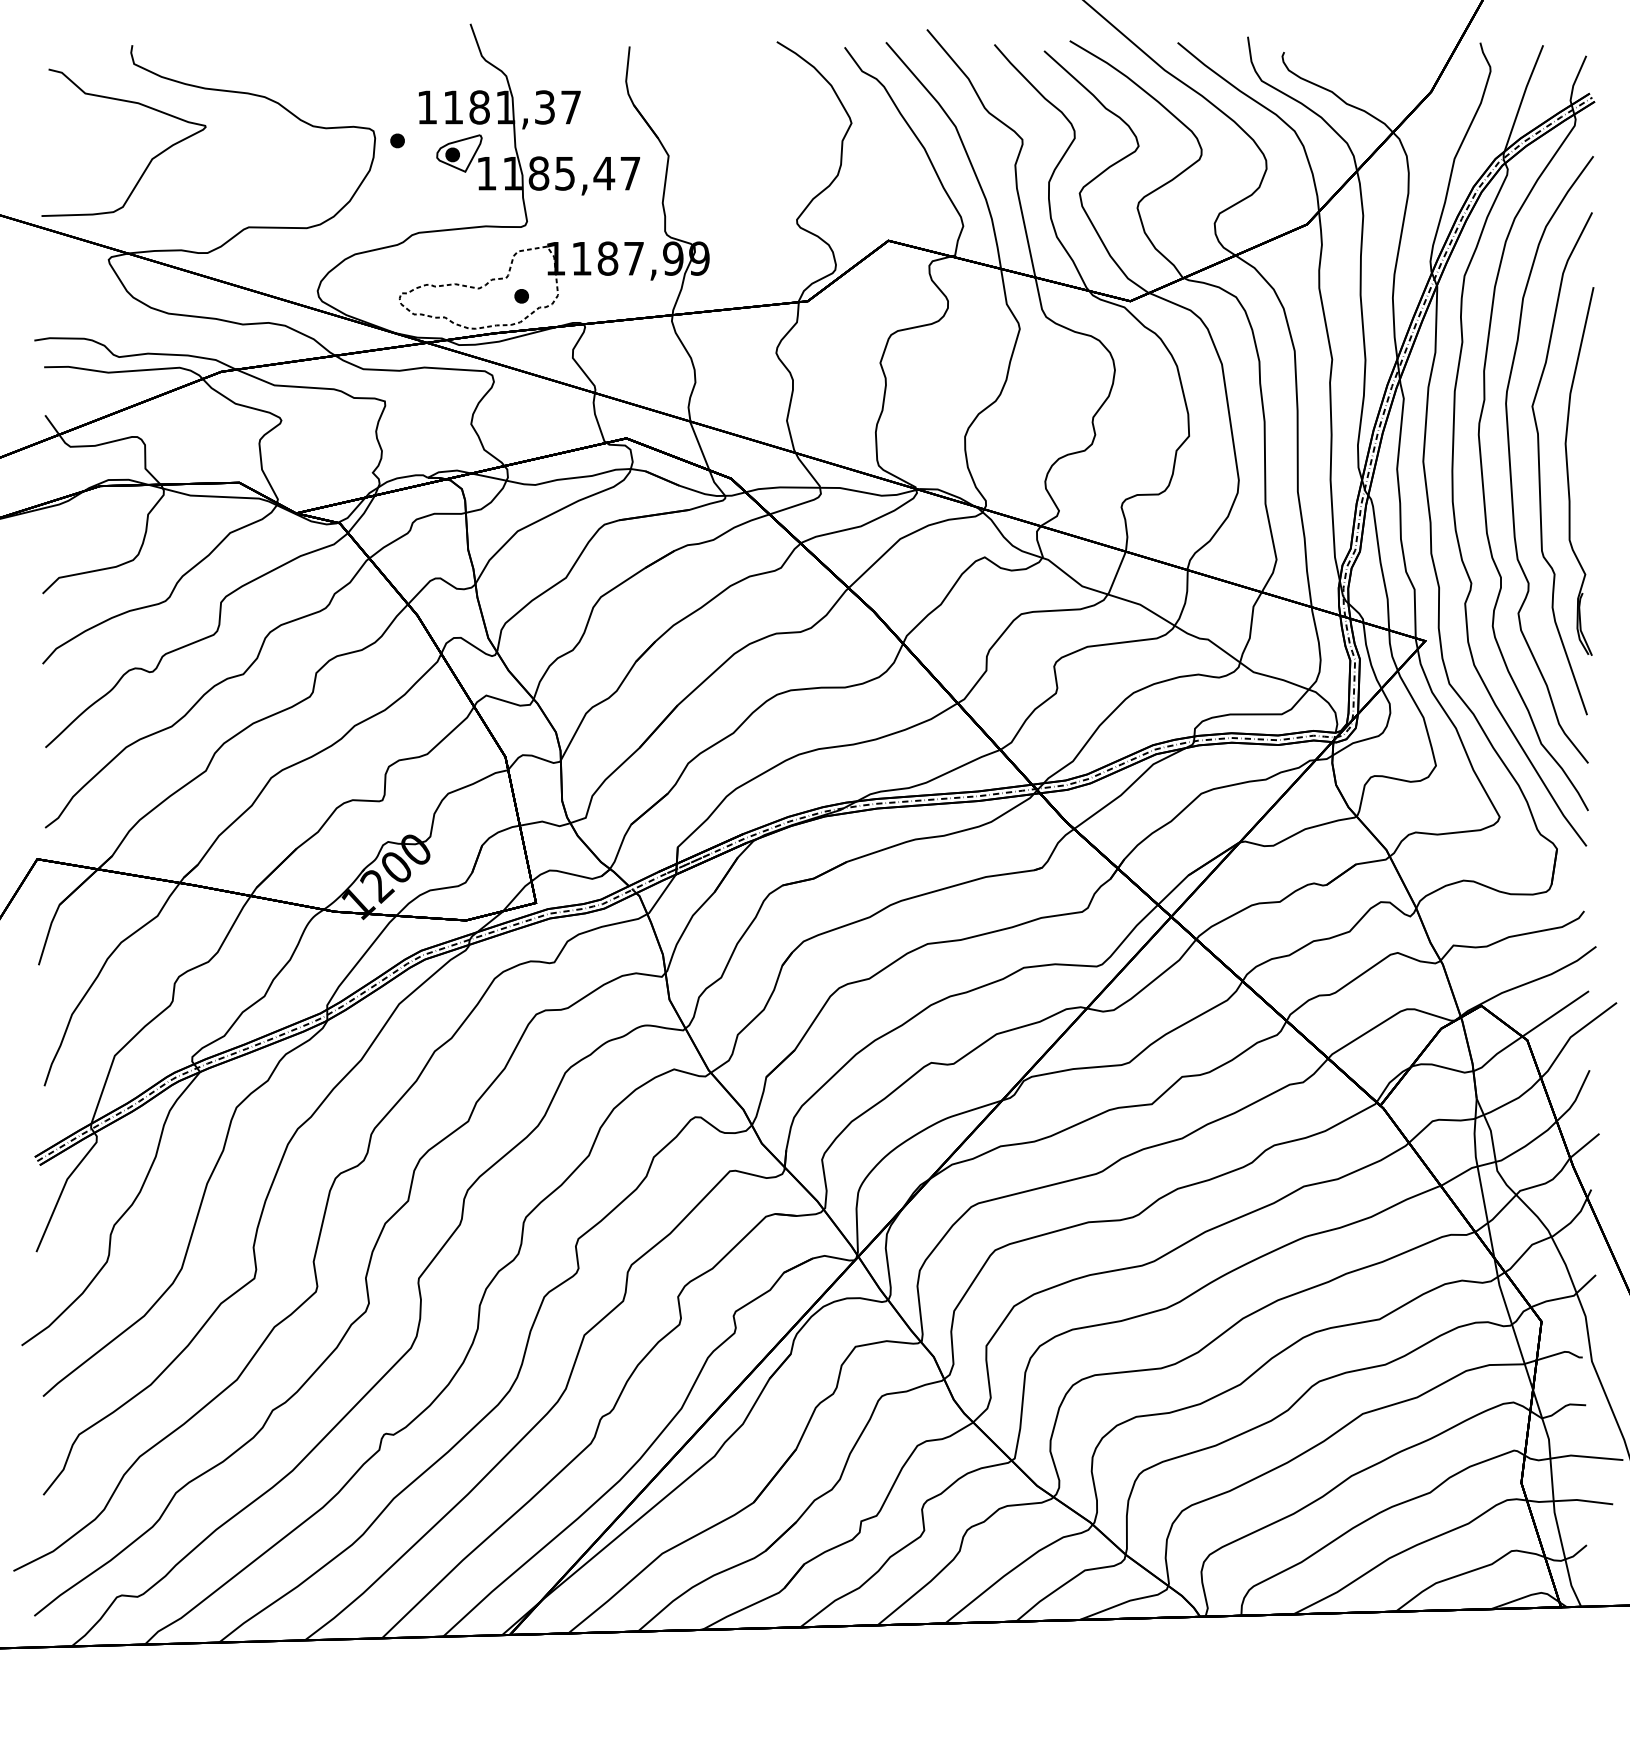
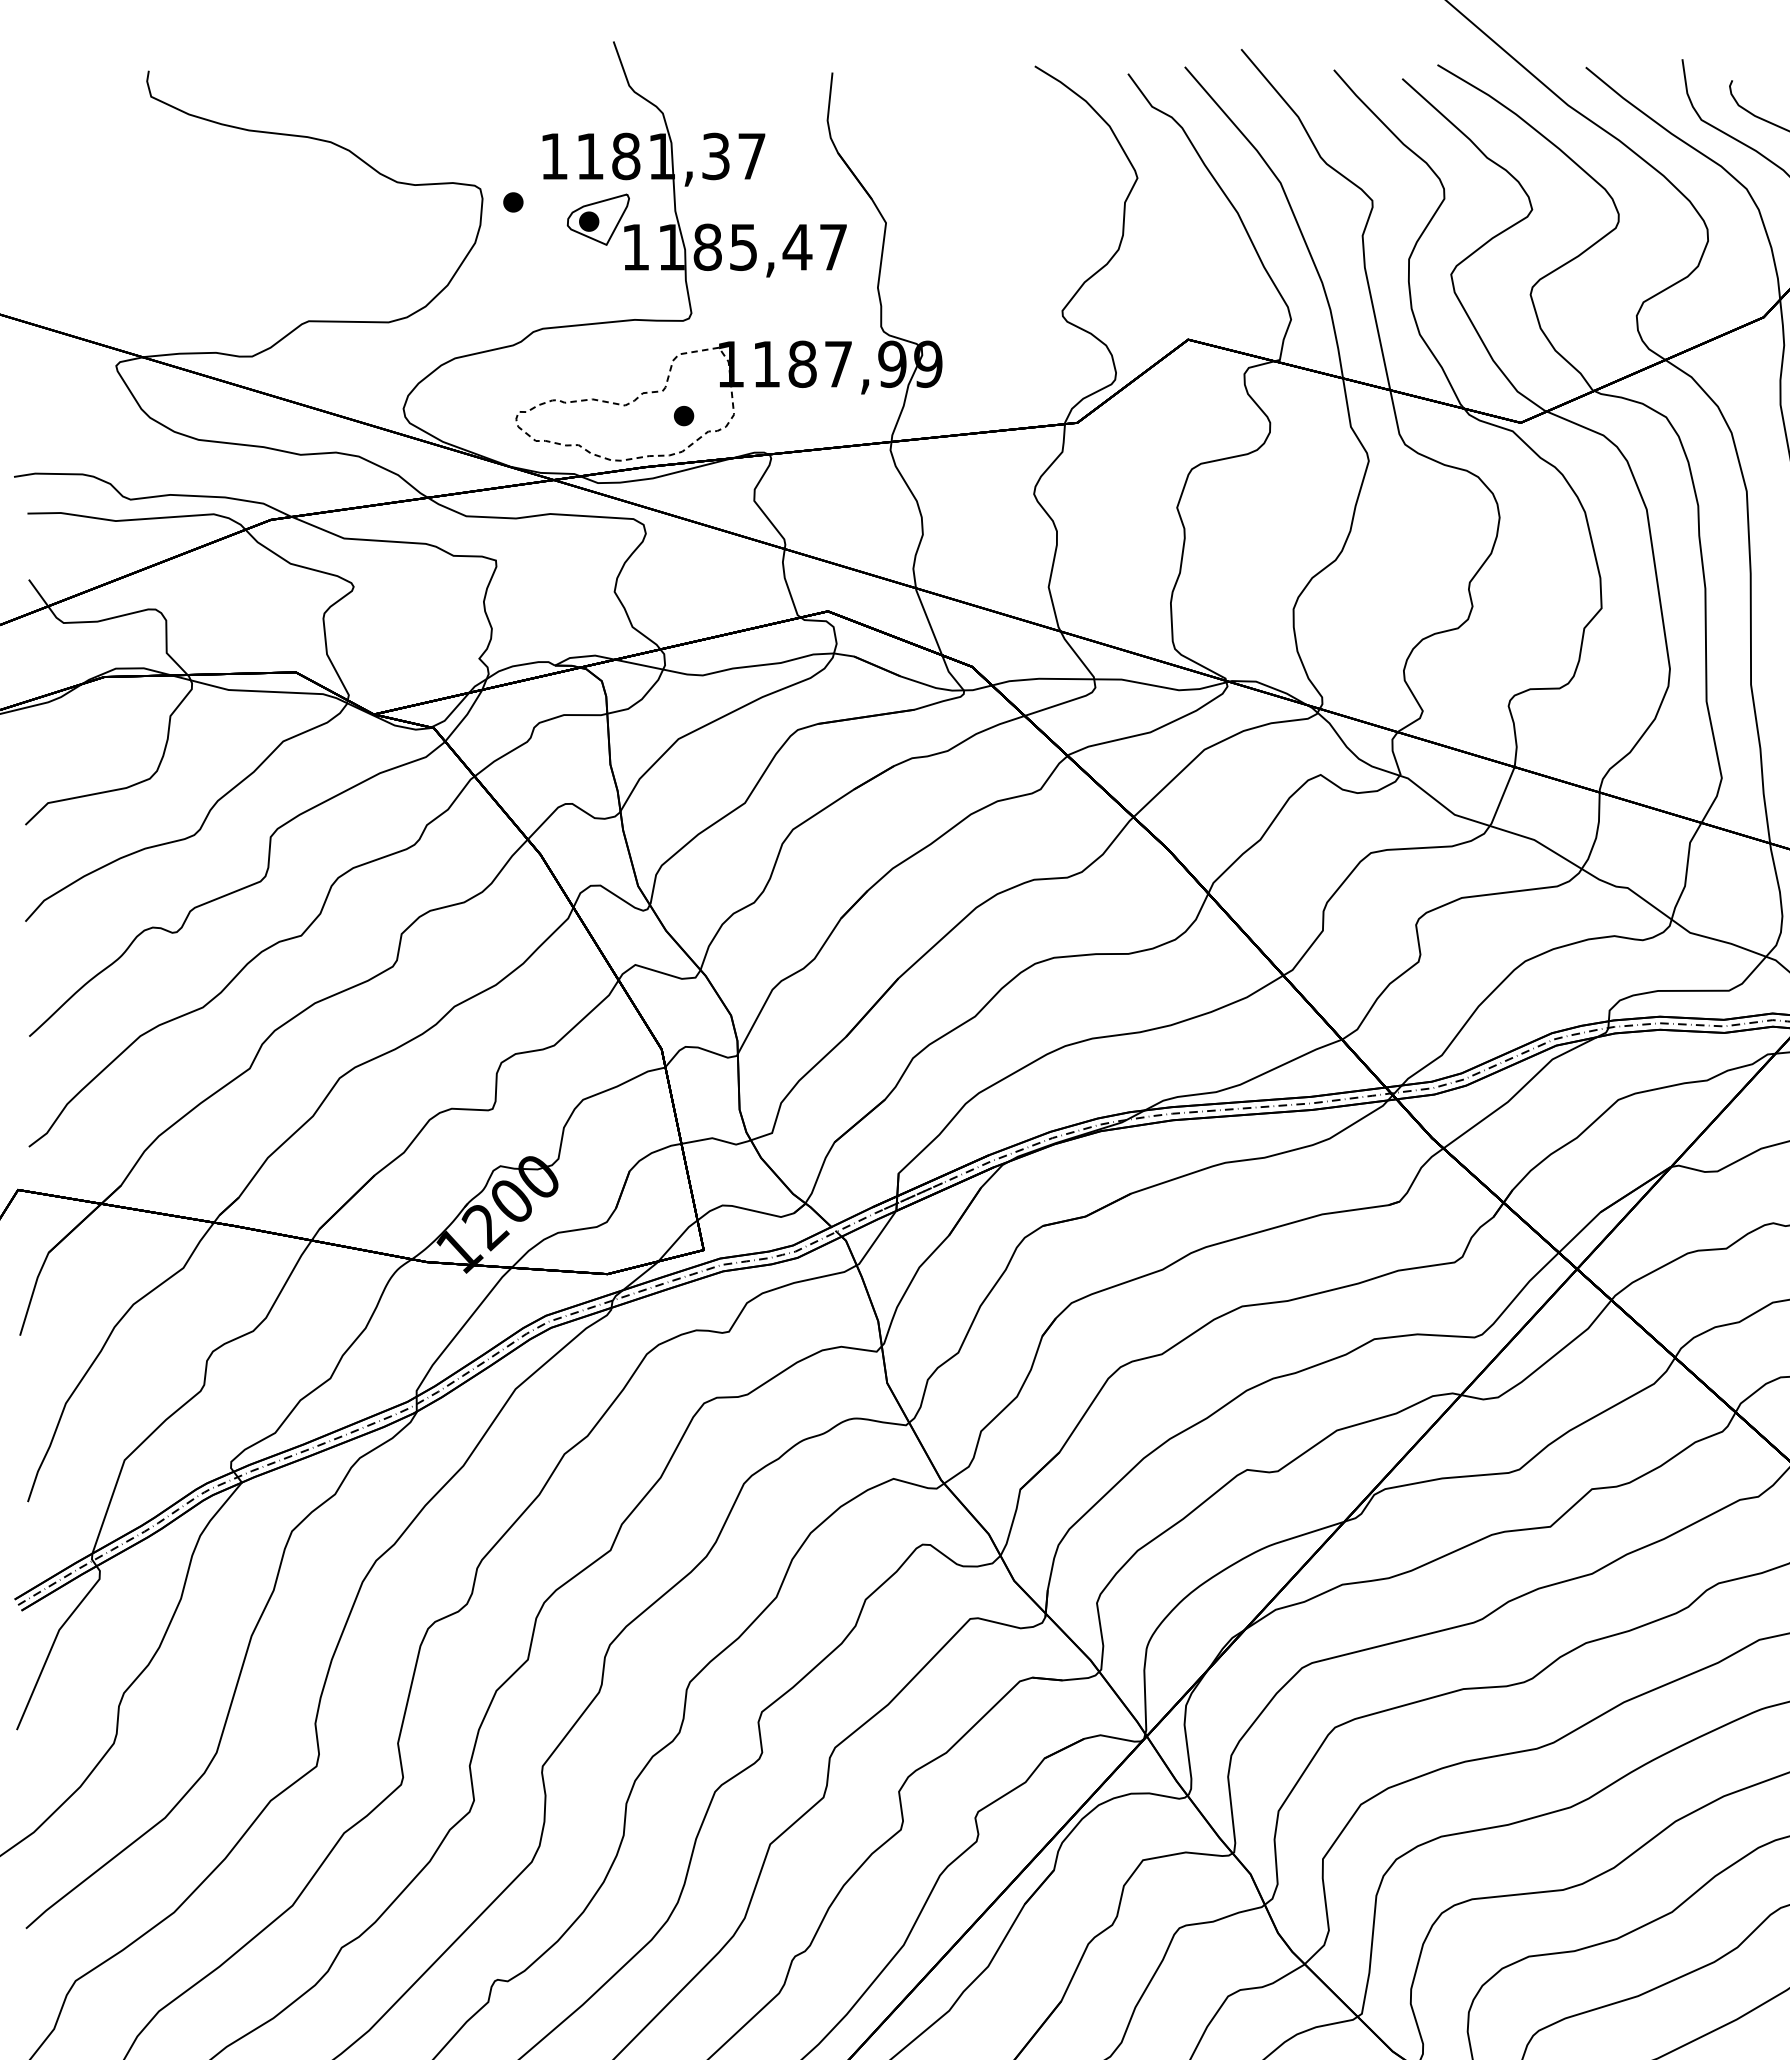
curve: (149, 161) -> (172, 230), removed

